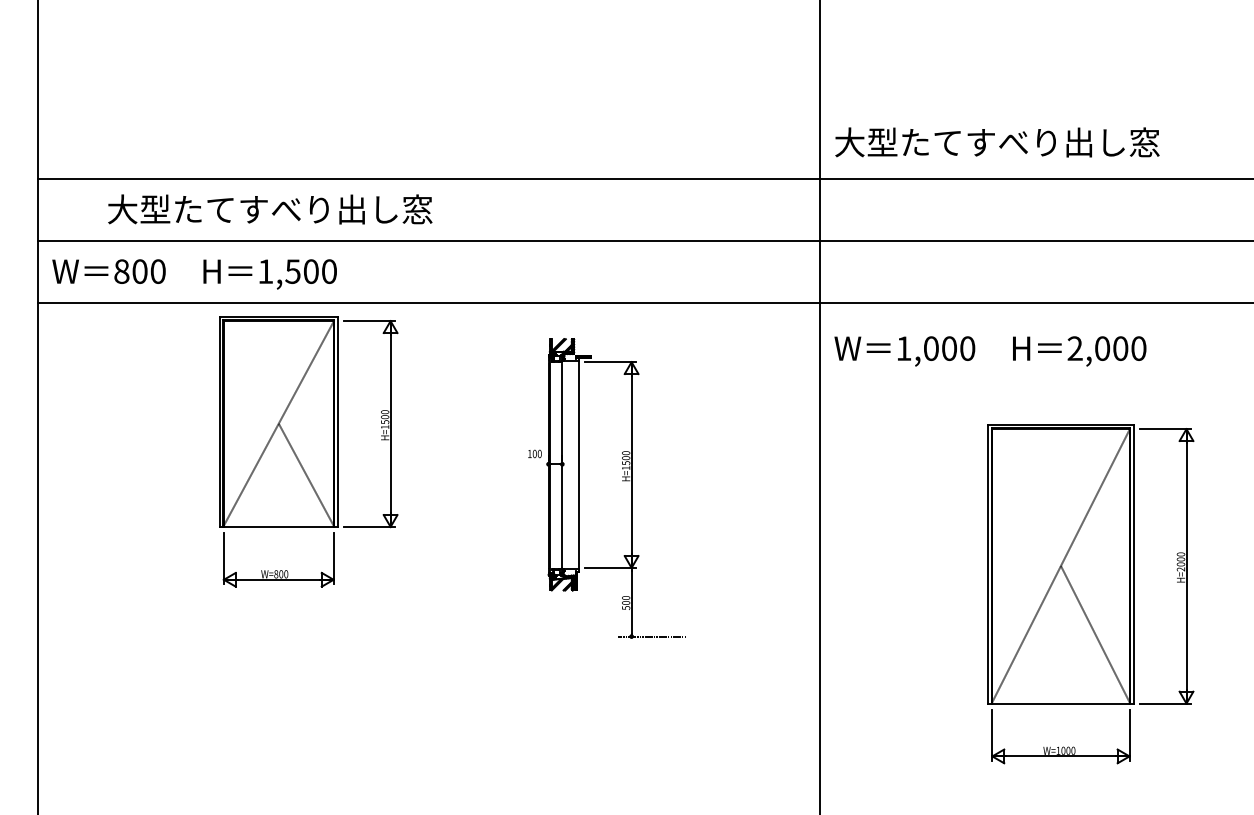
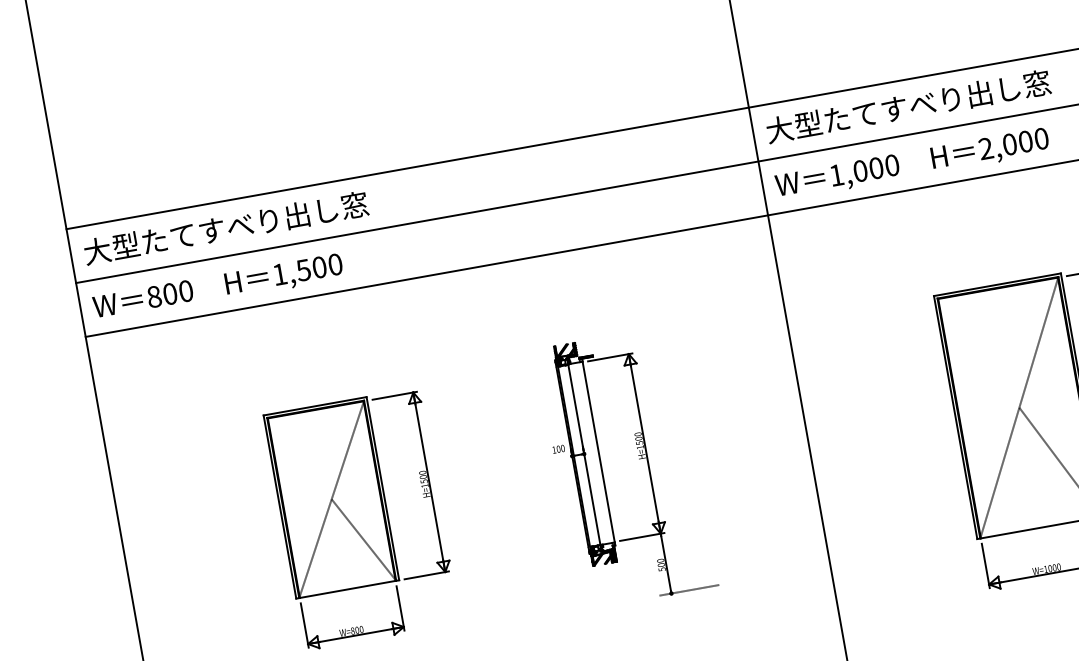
text: (997, 142) -> (908, 106), moved
text: (270, 209) -> (226, 228), moved
text: (990, 351) -> (912, 164), moved
part: (308, 451) -> (361, 518), moved
part: (622, 481) -> (639, 459), moved

